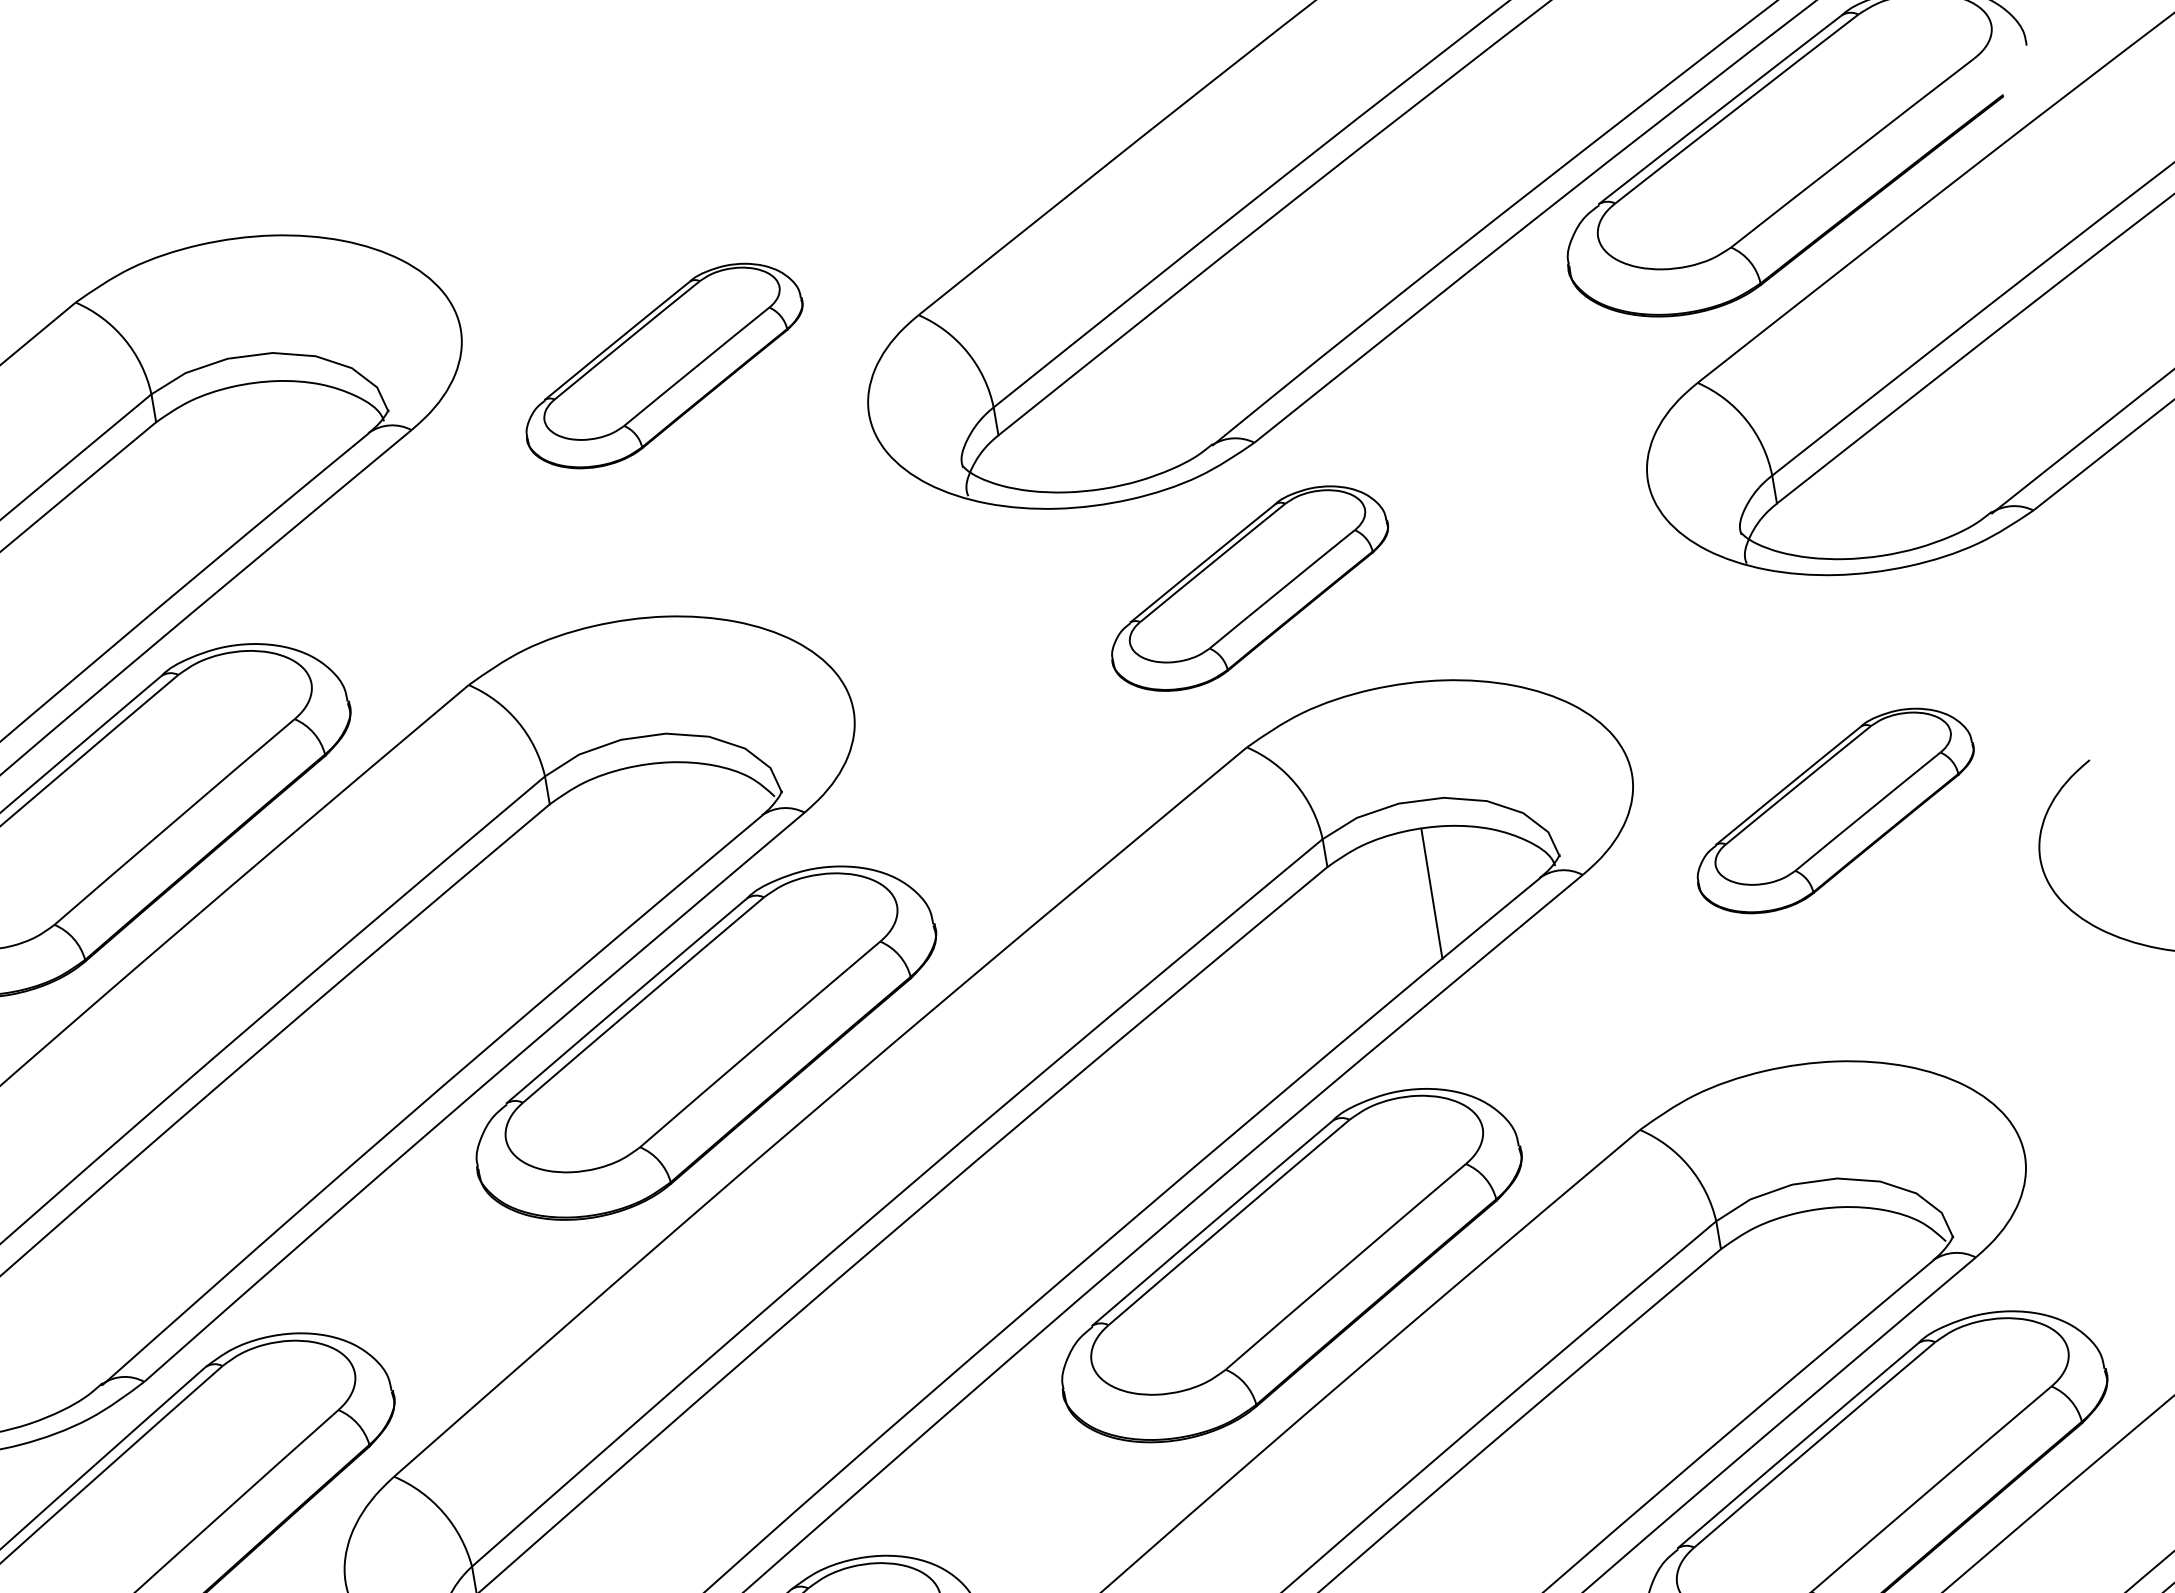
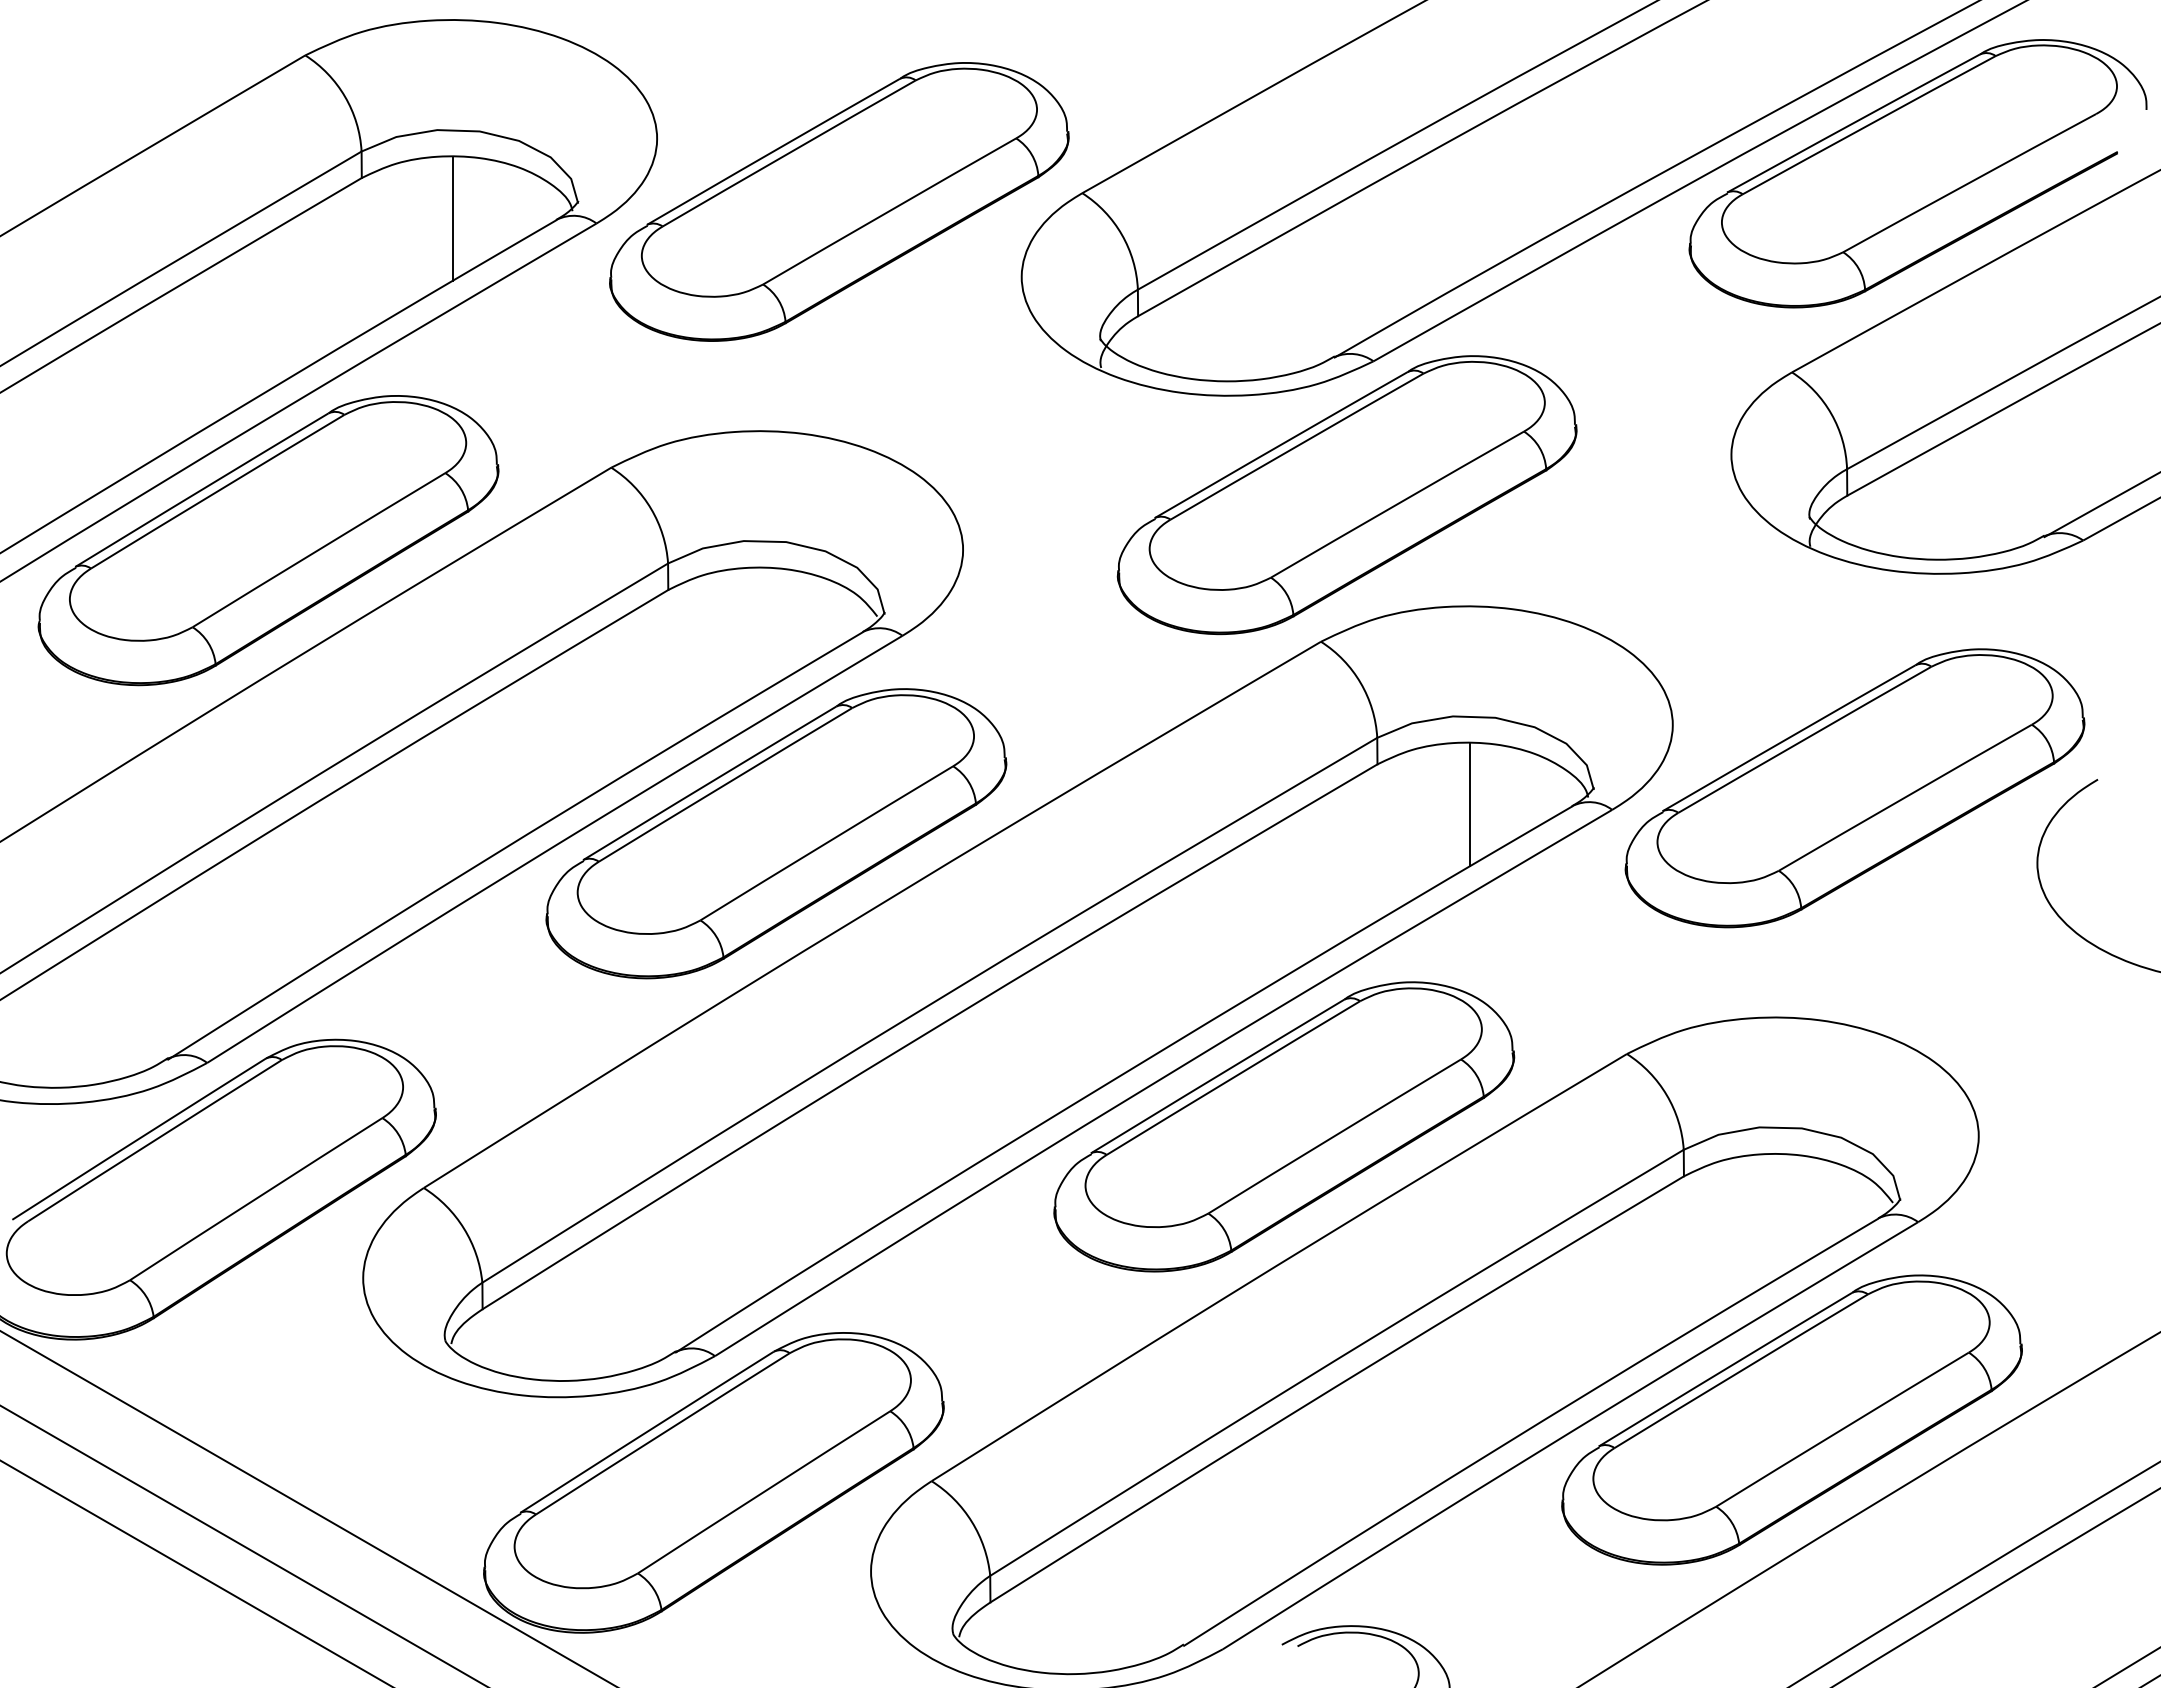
part: (663, 365) -> (839, 201), size x1.67
line: (259, 449) -> (453, 218), added
part: (1248, 588) -> (1346, 495), size x1.67
part: (1834, 811) -> (1854, 788), size x1.67

